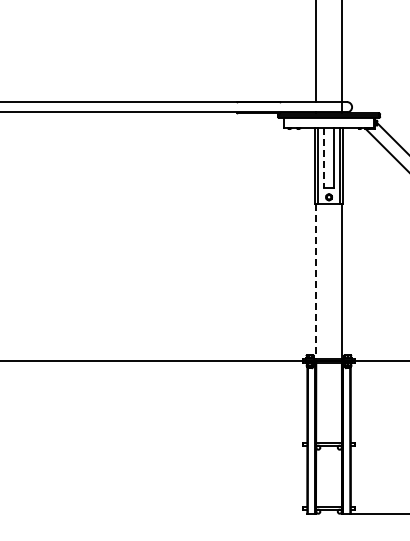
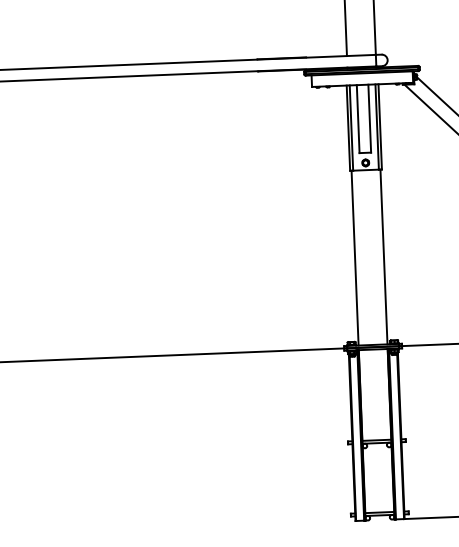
line: (323, 158) -> (357, 119), dashed -> solid
line: (316, 281) -> (355, 258), dashed -> solid

